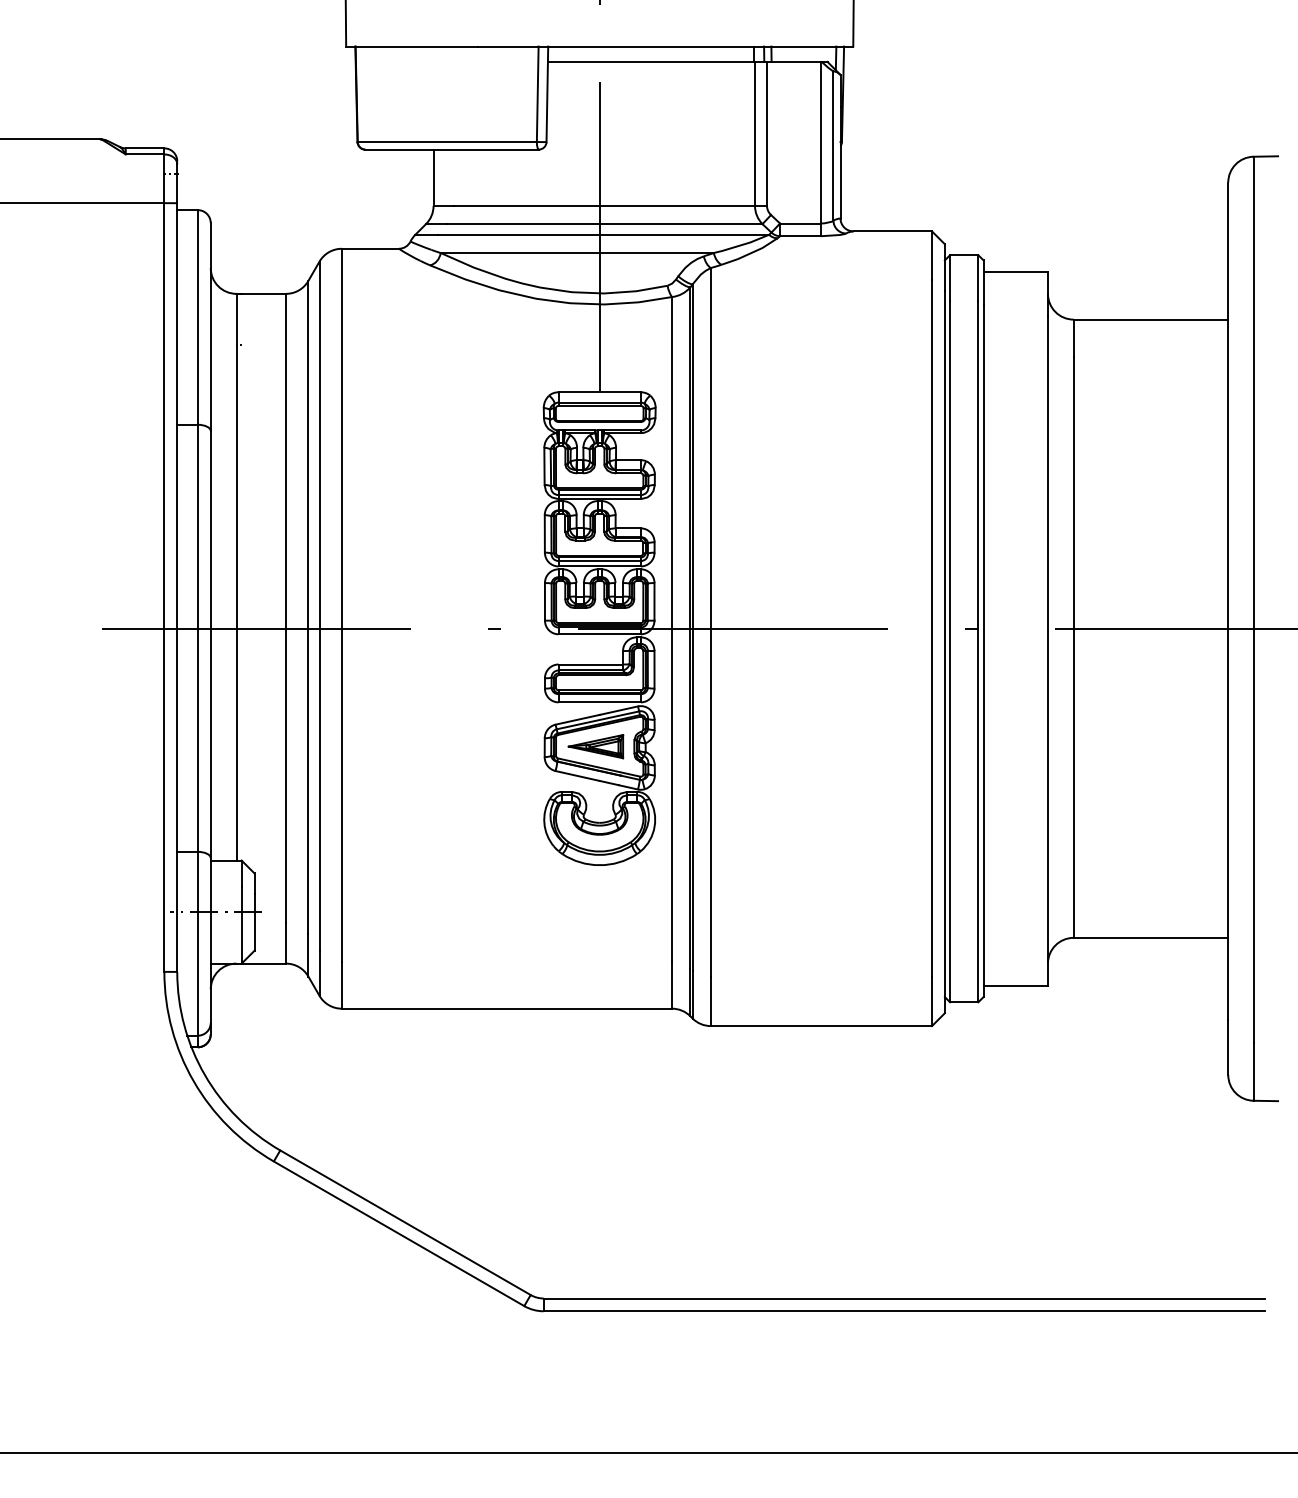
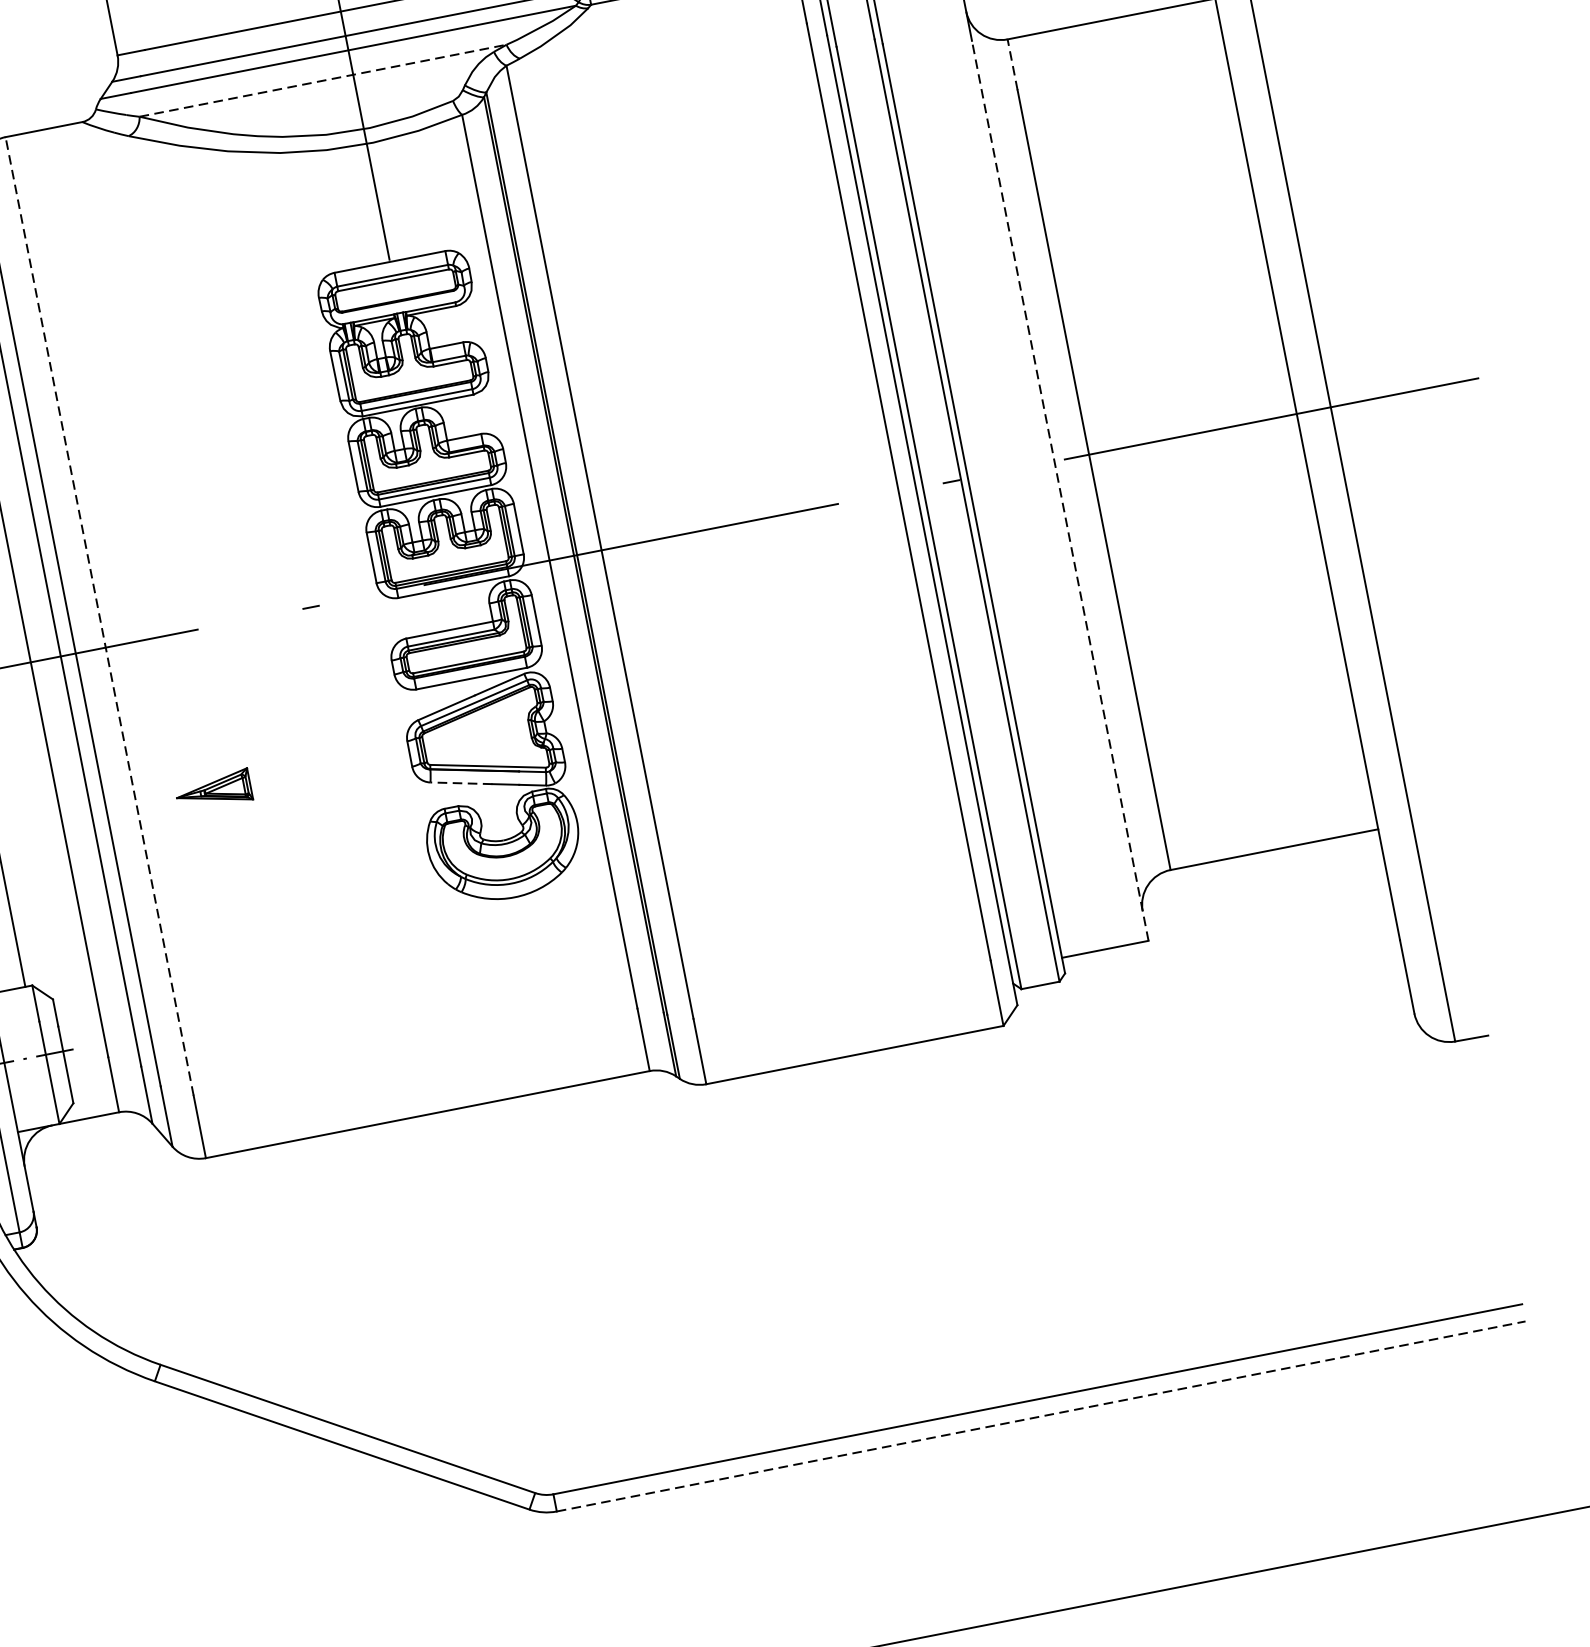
line: (577, 253) -> (323, 81), solid -> dashed
line: (1073, 338) -> (1012, 64), solid -> dashed
line: (341, 605) -> (99, 616), solid -> dashed
line: (1047, 650) -> (1059, 490), solid -> dashed
part: (595, 746) -> (212, 790), moved
line: (577, 775) -> (461, 782), solid -> dashed
line: (904, 1311) -> (1041, 1416), solid -> dashed

